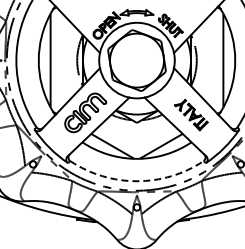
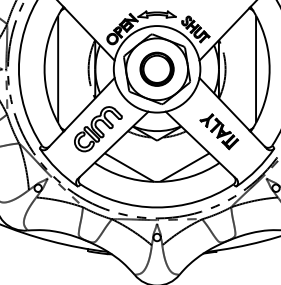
part: (136, 60) -> (156, 69), added
arc: (137, 181) -> (157, 207), dashed -> solid

